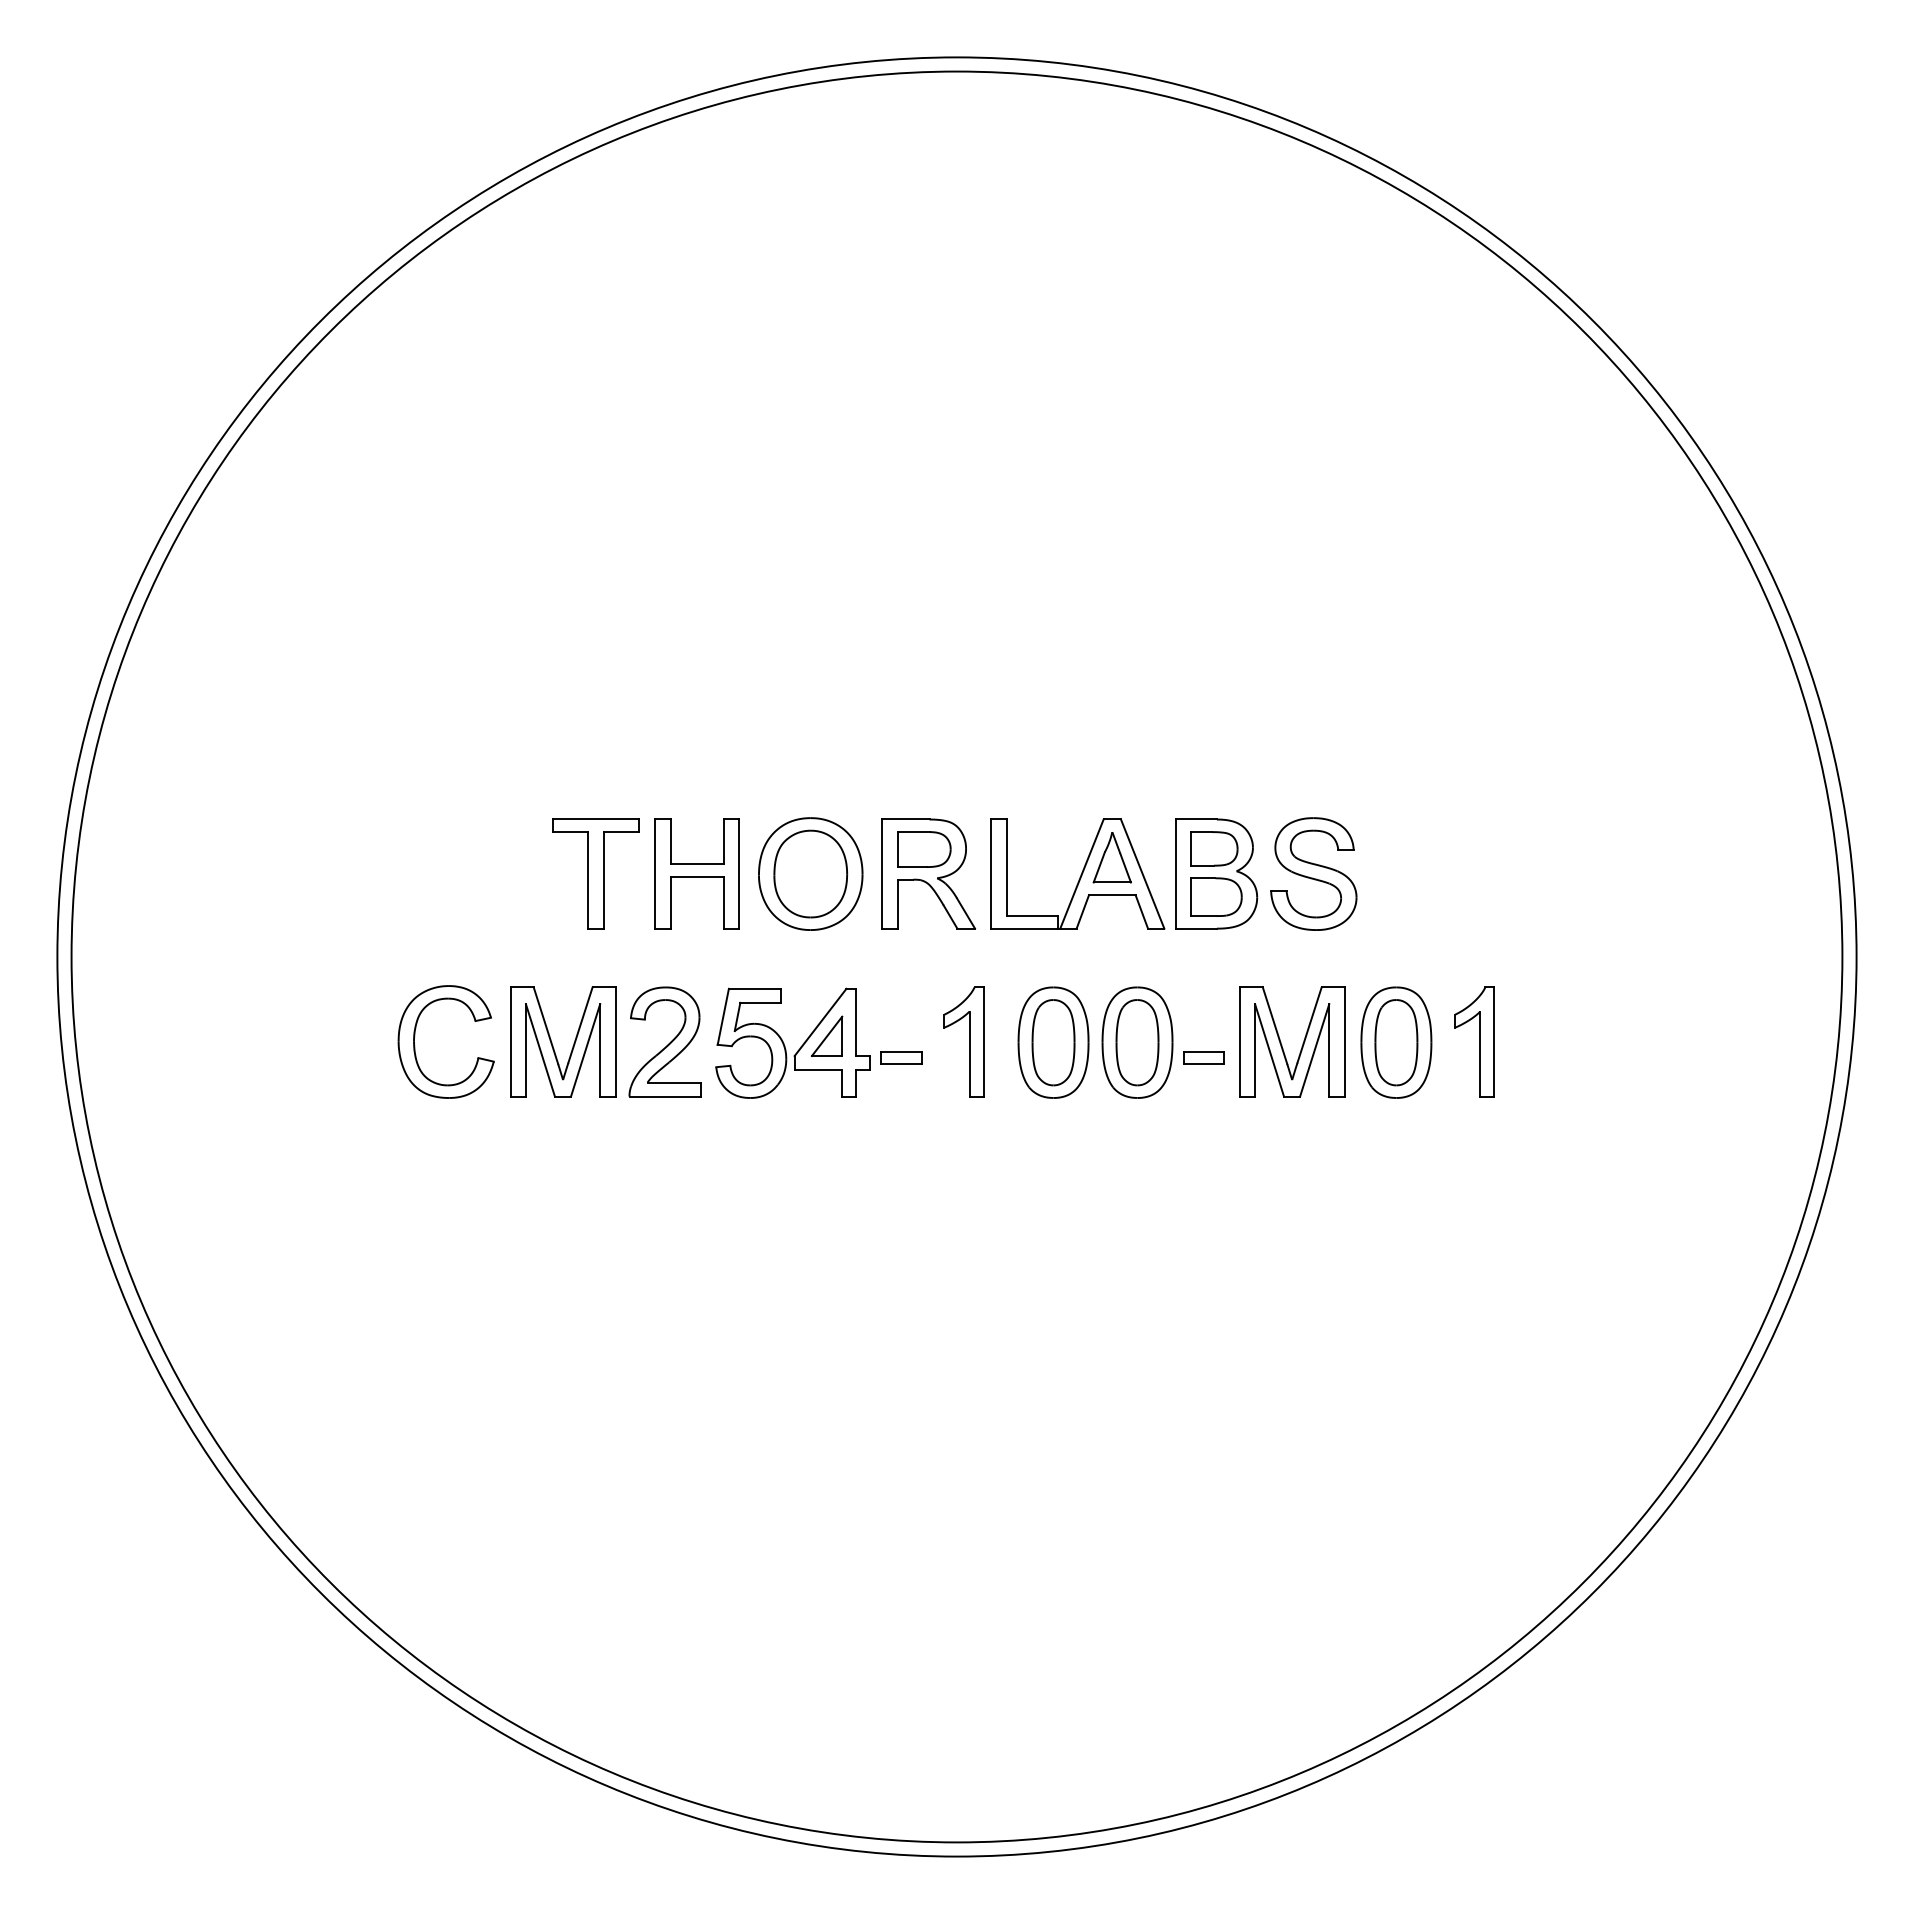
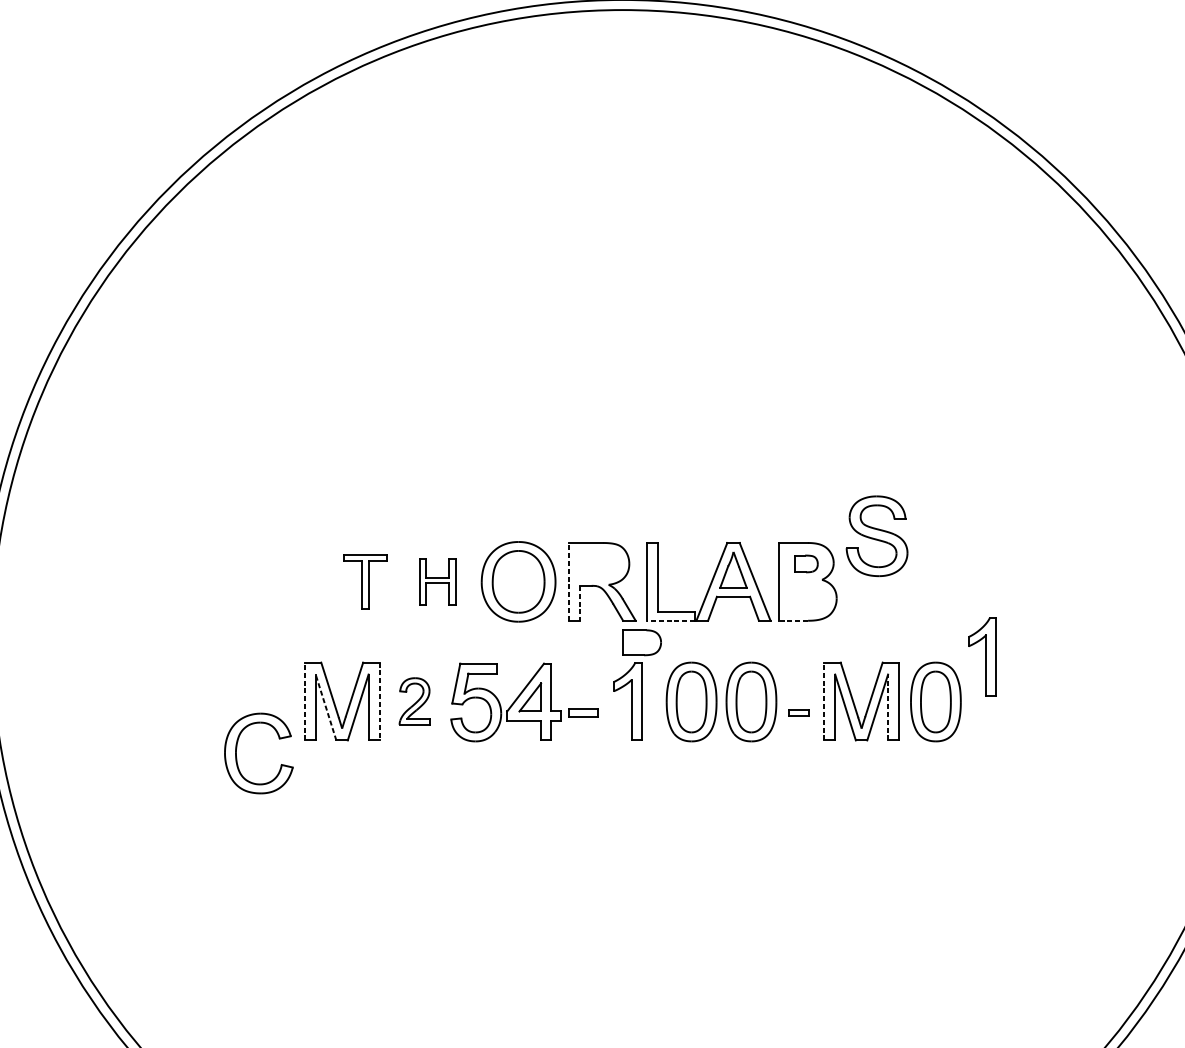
part: (1214, 848) -> (806, 563), size x0.7
part: (924, 849) -> (642, 642), moved
part: (595, 873) -> (365, 581), size x0.7
part: (696, 873) -> (437, 581), size x0.6
part: (1313, 873) -> (876, 535), moved
line: (882, 874) -> (569, 582), solid -> dashed
part: (1216, 896) -> (807, 597), removed
line: (897, 904) -> (580, 603), solid -> dashed
line: (1024, 928) -> (670, 620), solid -> dashed
line: (1196, 928) -> (793, 620), solid -> dashed
part: (664, 1041) -> (414, 701), size x0.6
part: (1474, 1041) -> (982, 656), moved
line: (510, 1042) -> (304, 701), solid -> dashed
line: (615, 1042) -> (379, 701), solid -> dashed
line: (1239, 1042) -> (824, 701), solid -> dashed
part: (415, 1045) -> (237, 756), moved
line: (540, 1049) -> (326, 706), solid -> dashed
line: (1329, 1049) -> (888, 706), solid -> dashed
part: (1203, 1057) -> (798, 712), size x0.7

